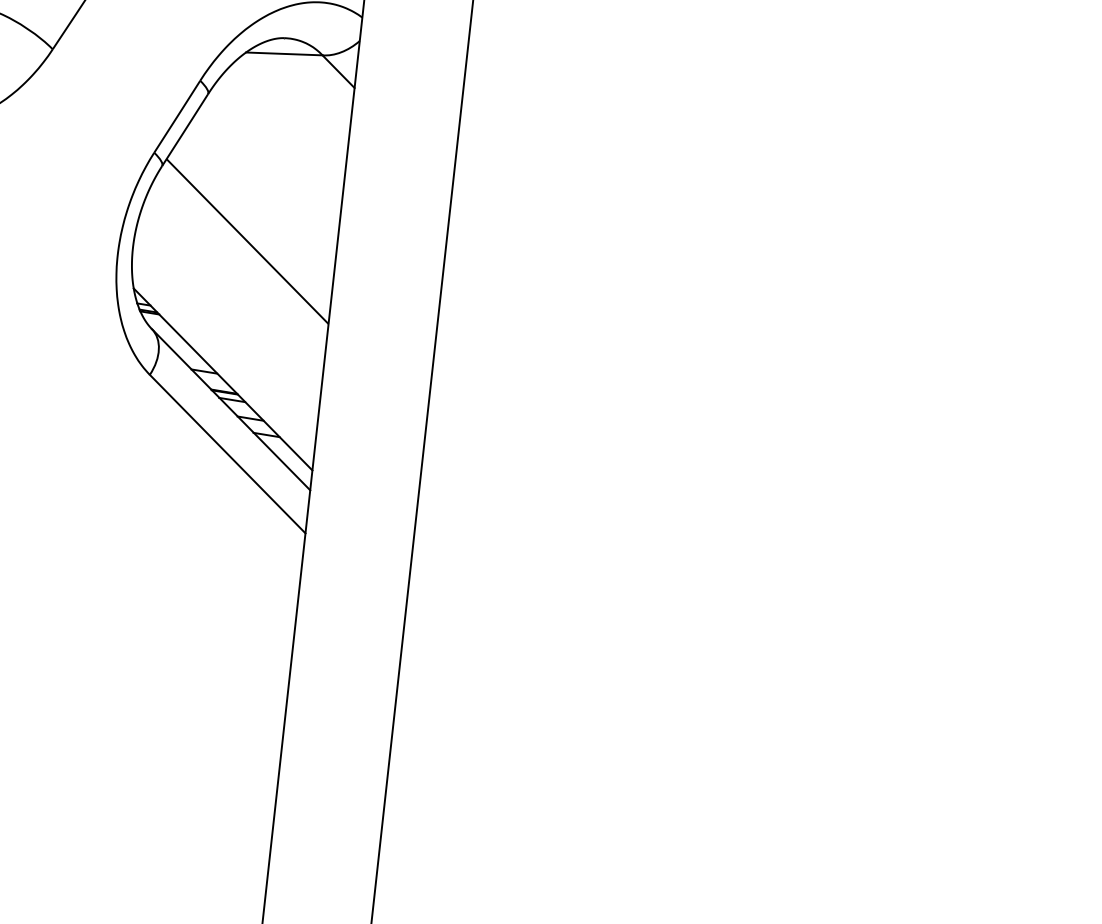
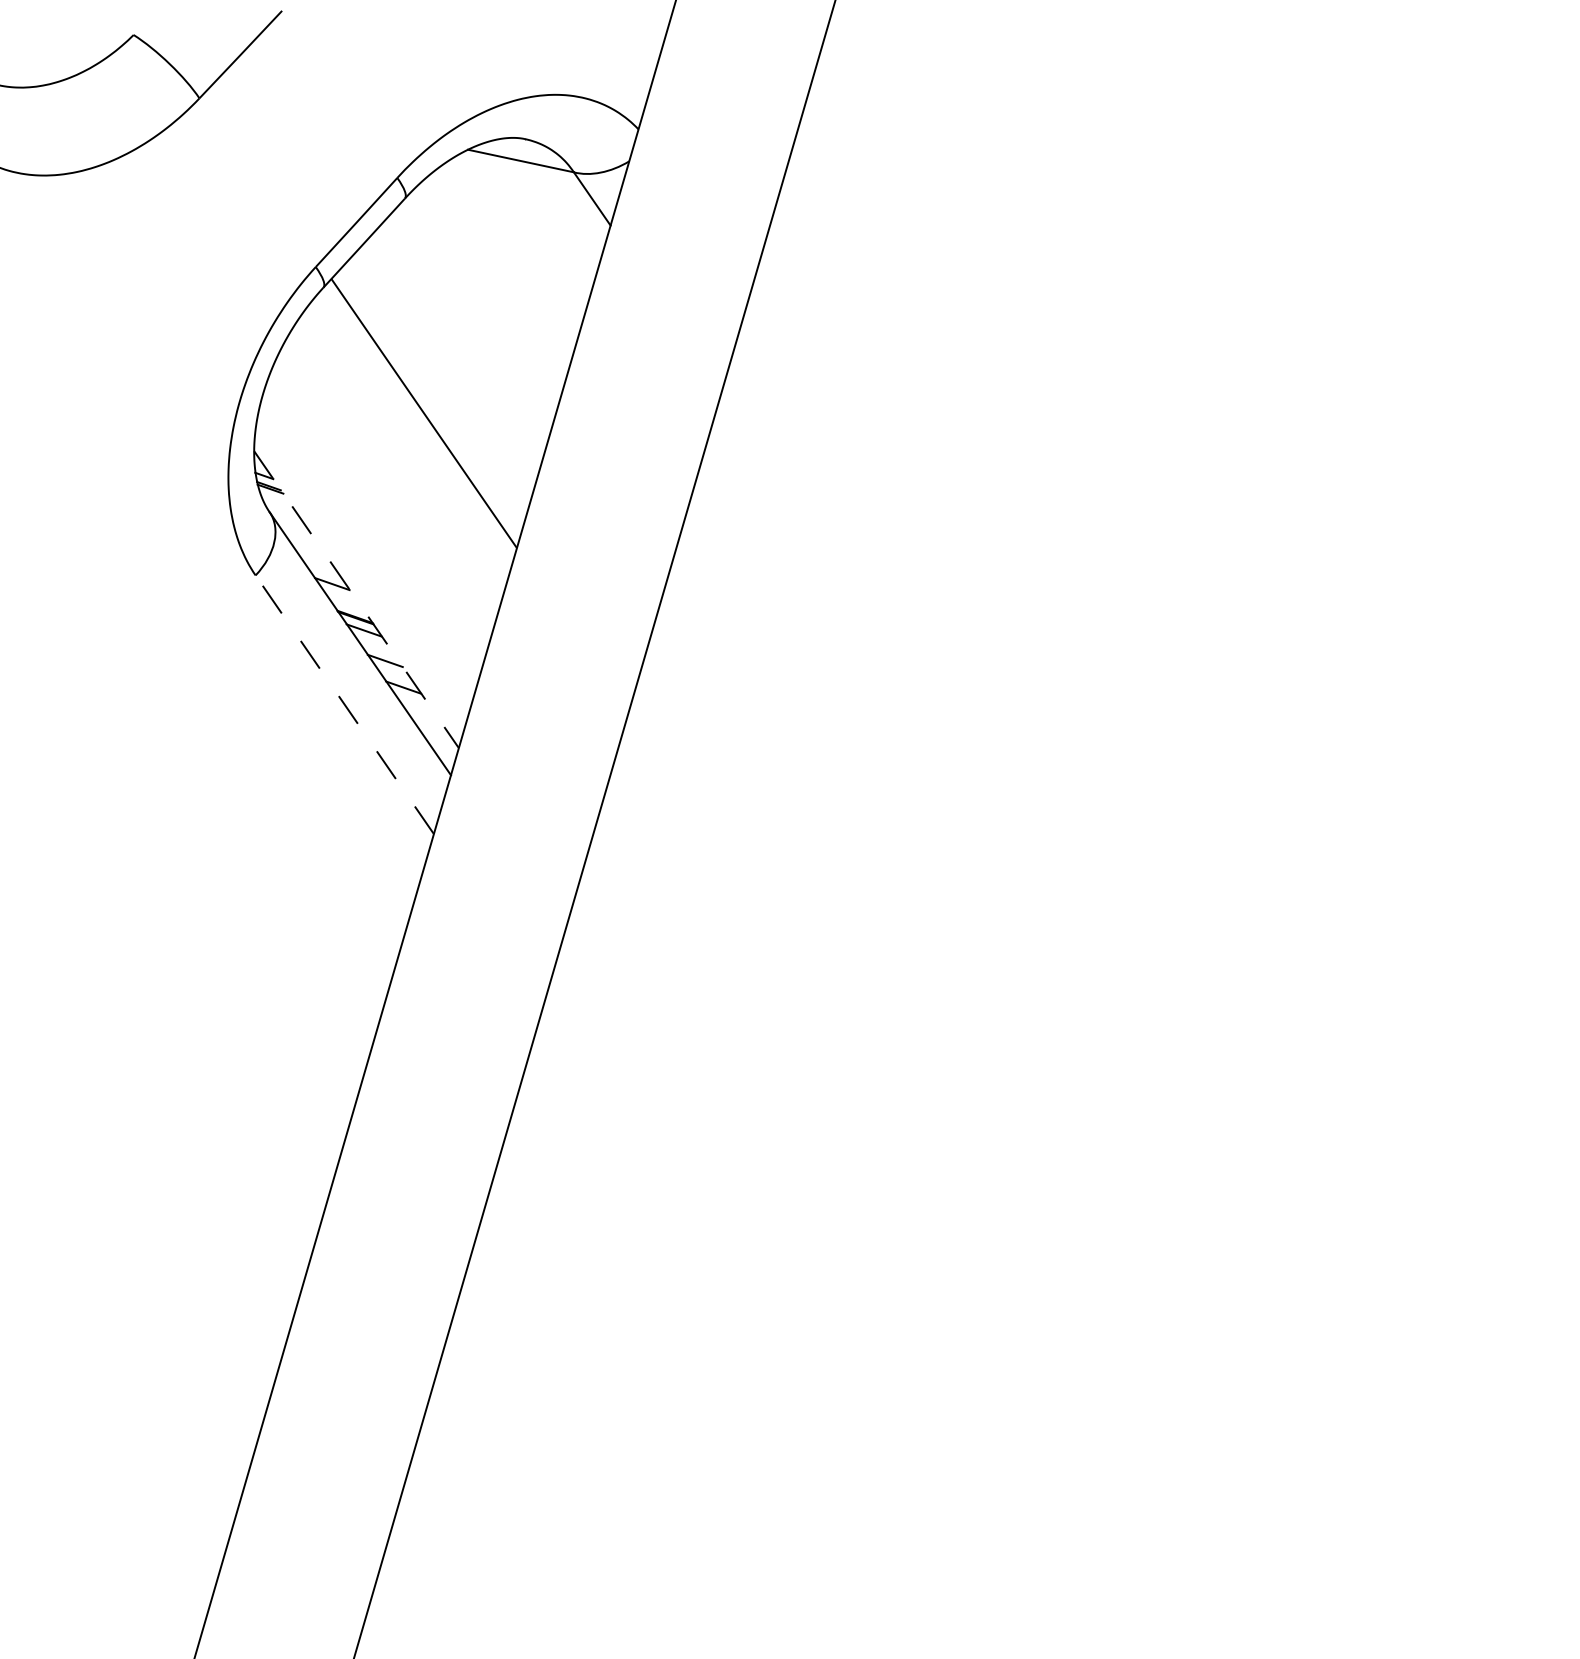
line: (223, 380) -> (356, 600), solid -> dashed
line: (227, 453) -> (344, 704), solid -> dashed

